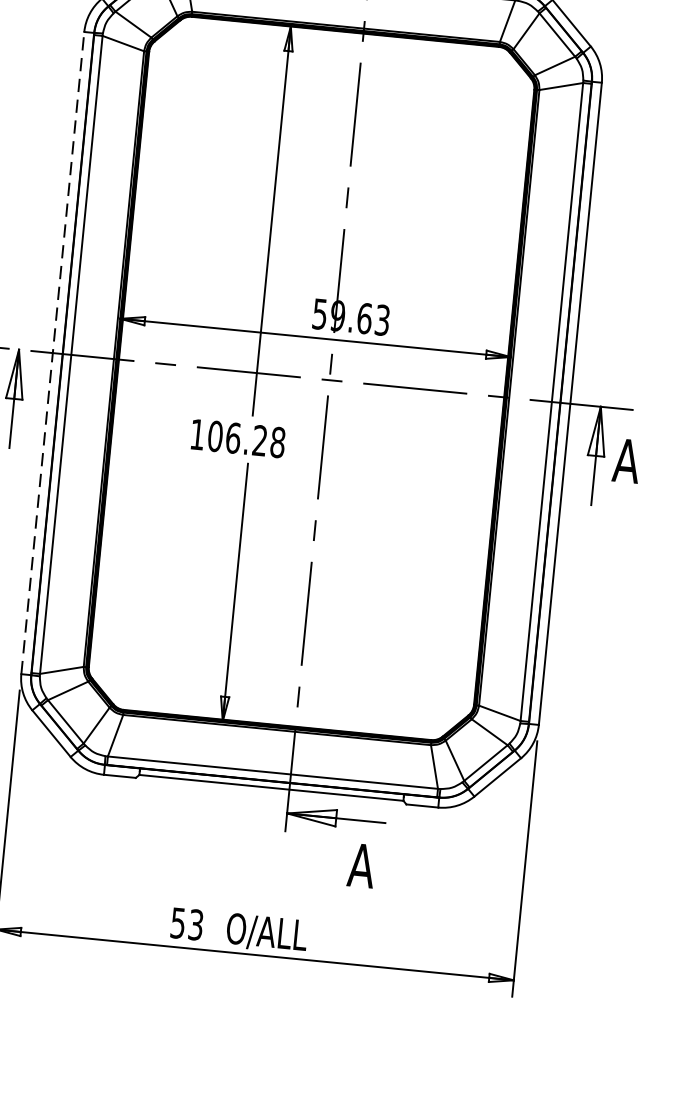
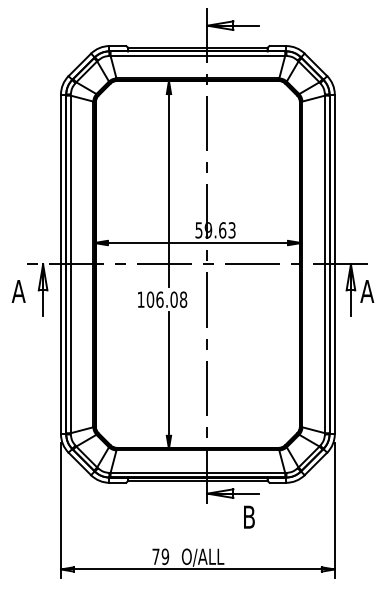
line: (51, 353) -> (60, 264), dashed -> solid
text: (258, 440) -> (173, 299), 106.28 -> 106.08
text: (362, 864) -> (249, 516), A -> B
text: (186, 923) -> (160, 556), 53 -> 79

